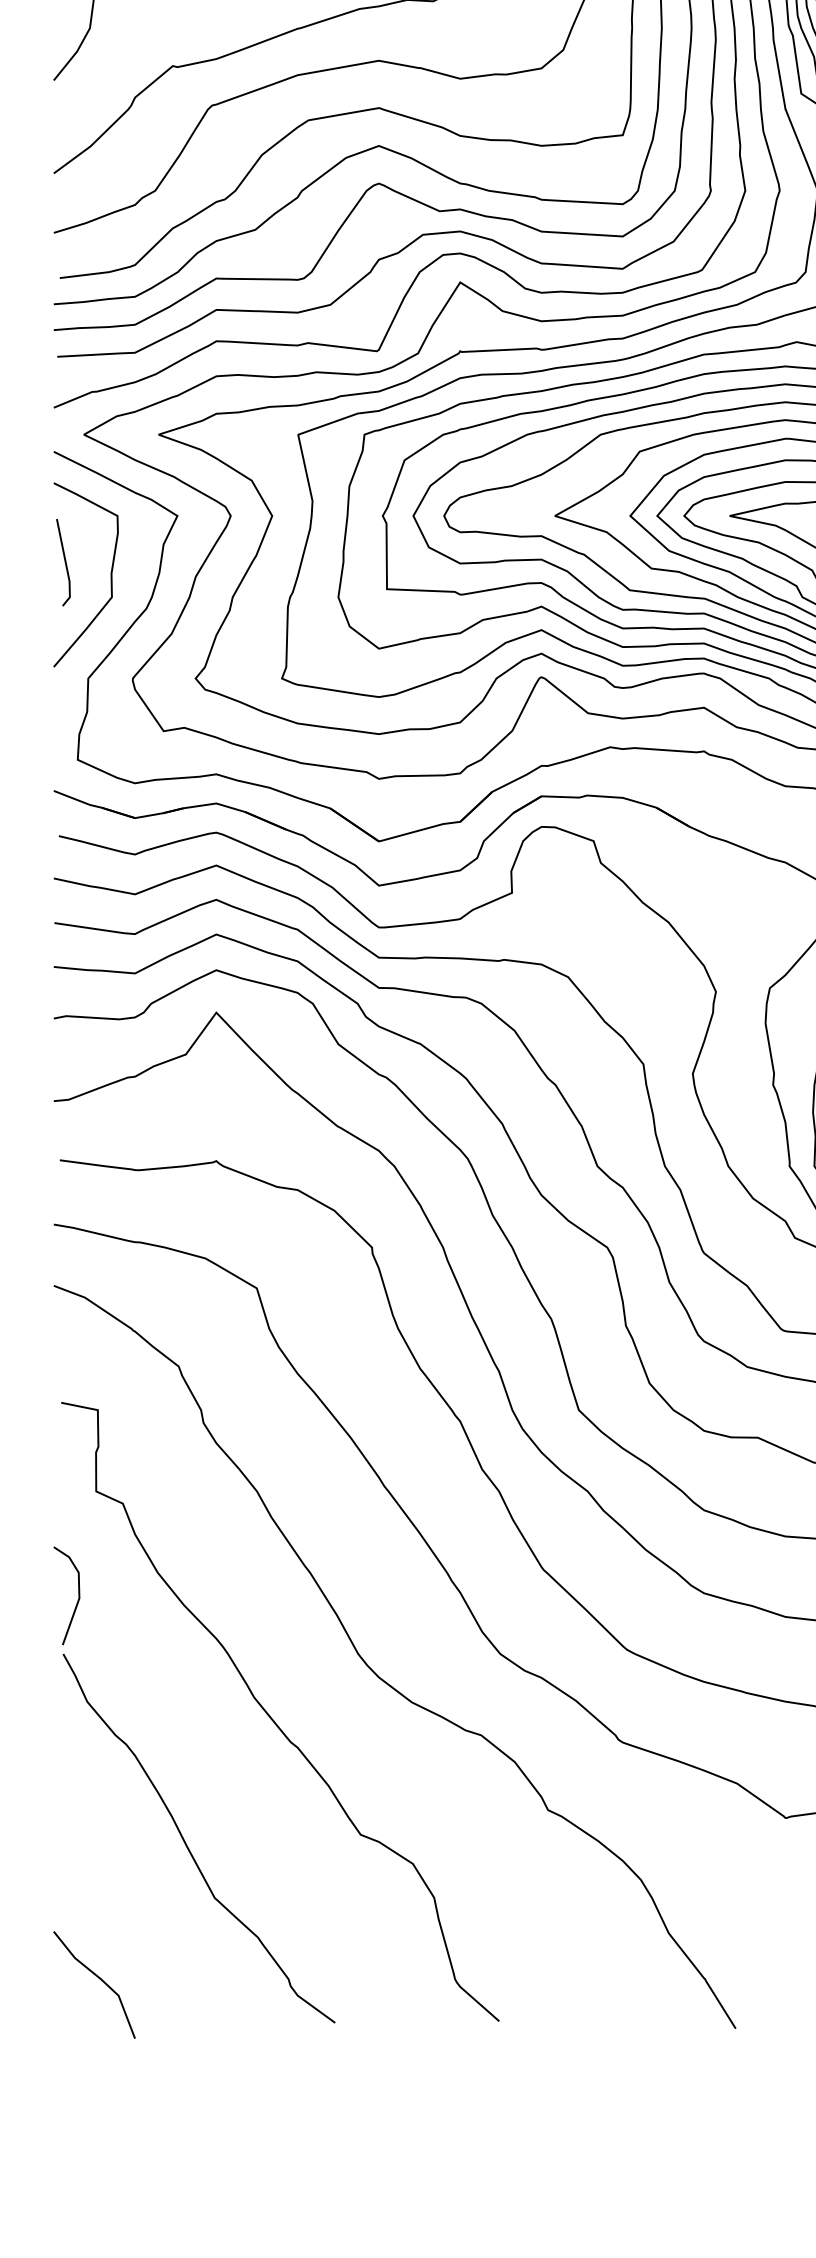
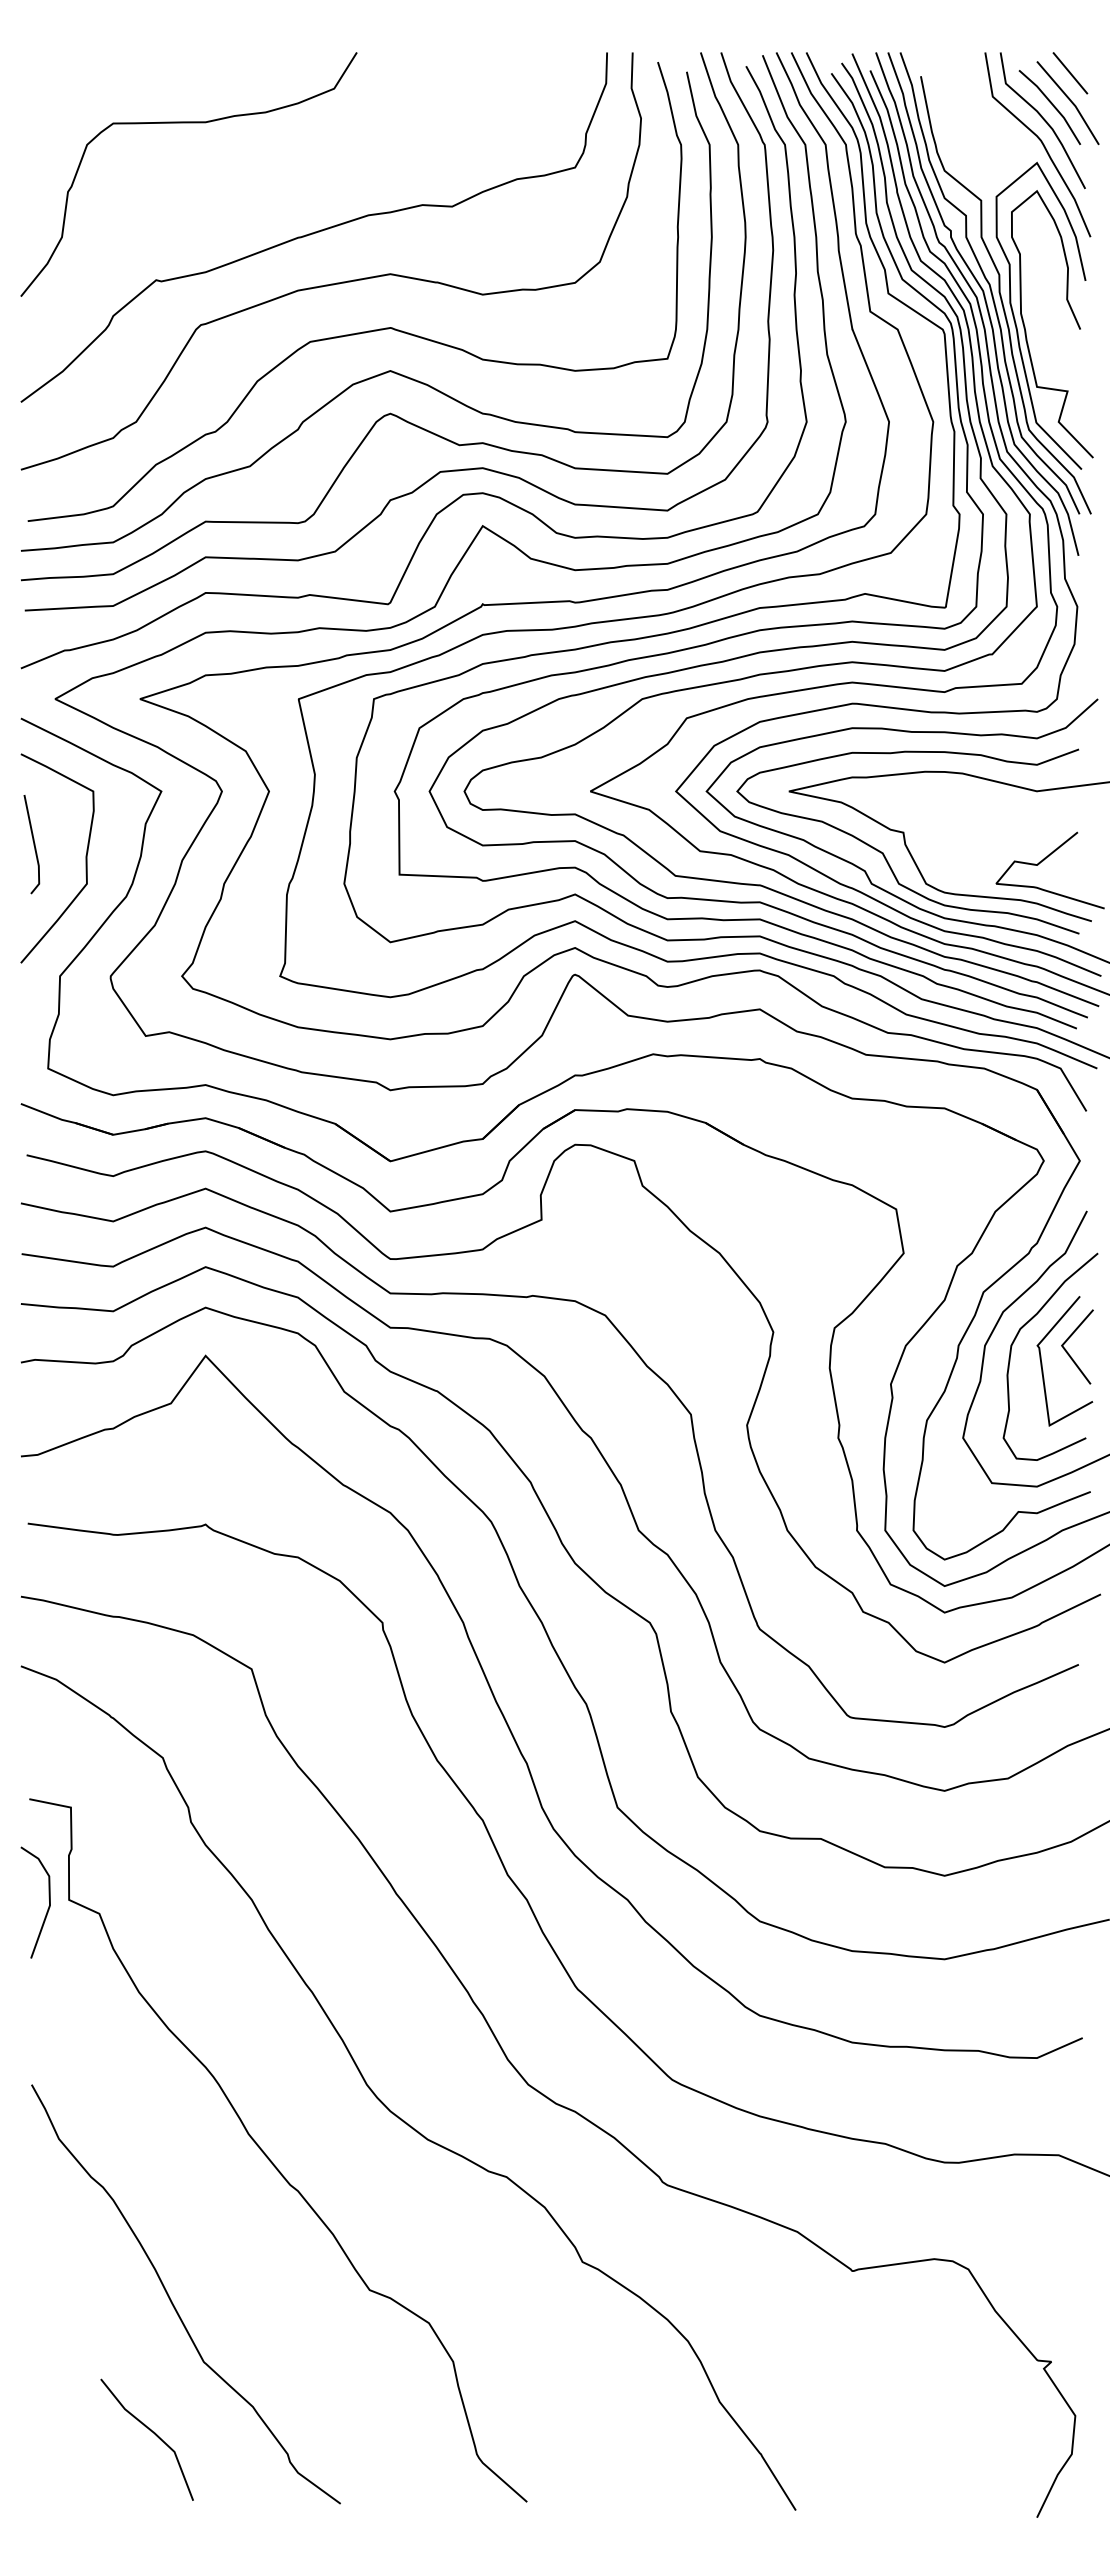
line: (78, 1592) -> (48, 1898), moved
line: (97, 1977) -> (150, 2431), moved

